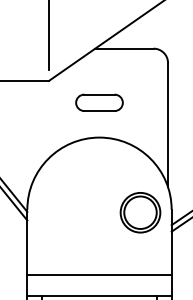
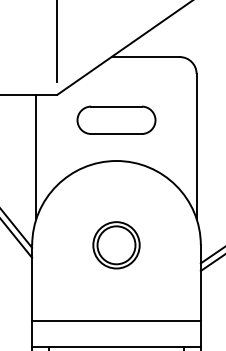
part: (99, 102) -> (116, 119), size x1.43
line: (30, 133) -> (35, 156), added
part: (140, 212) -> (116, 245), moved

